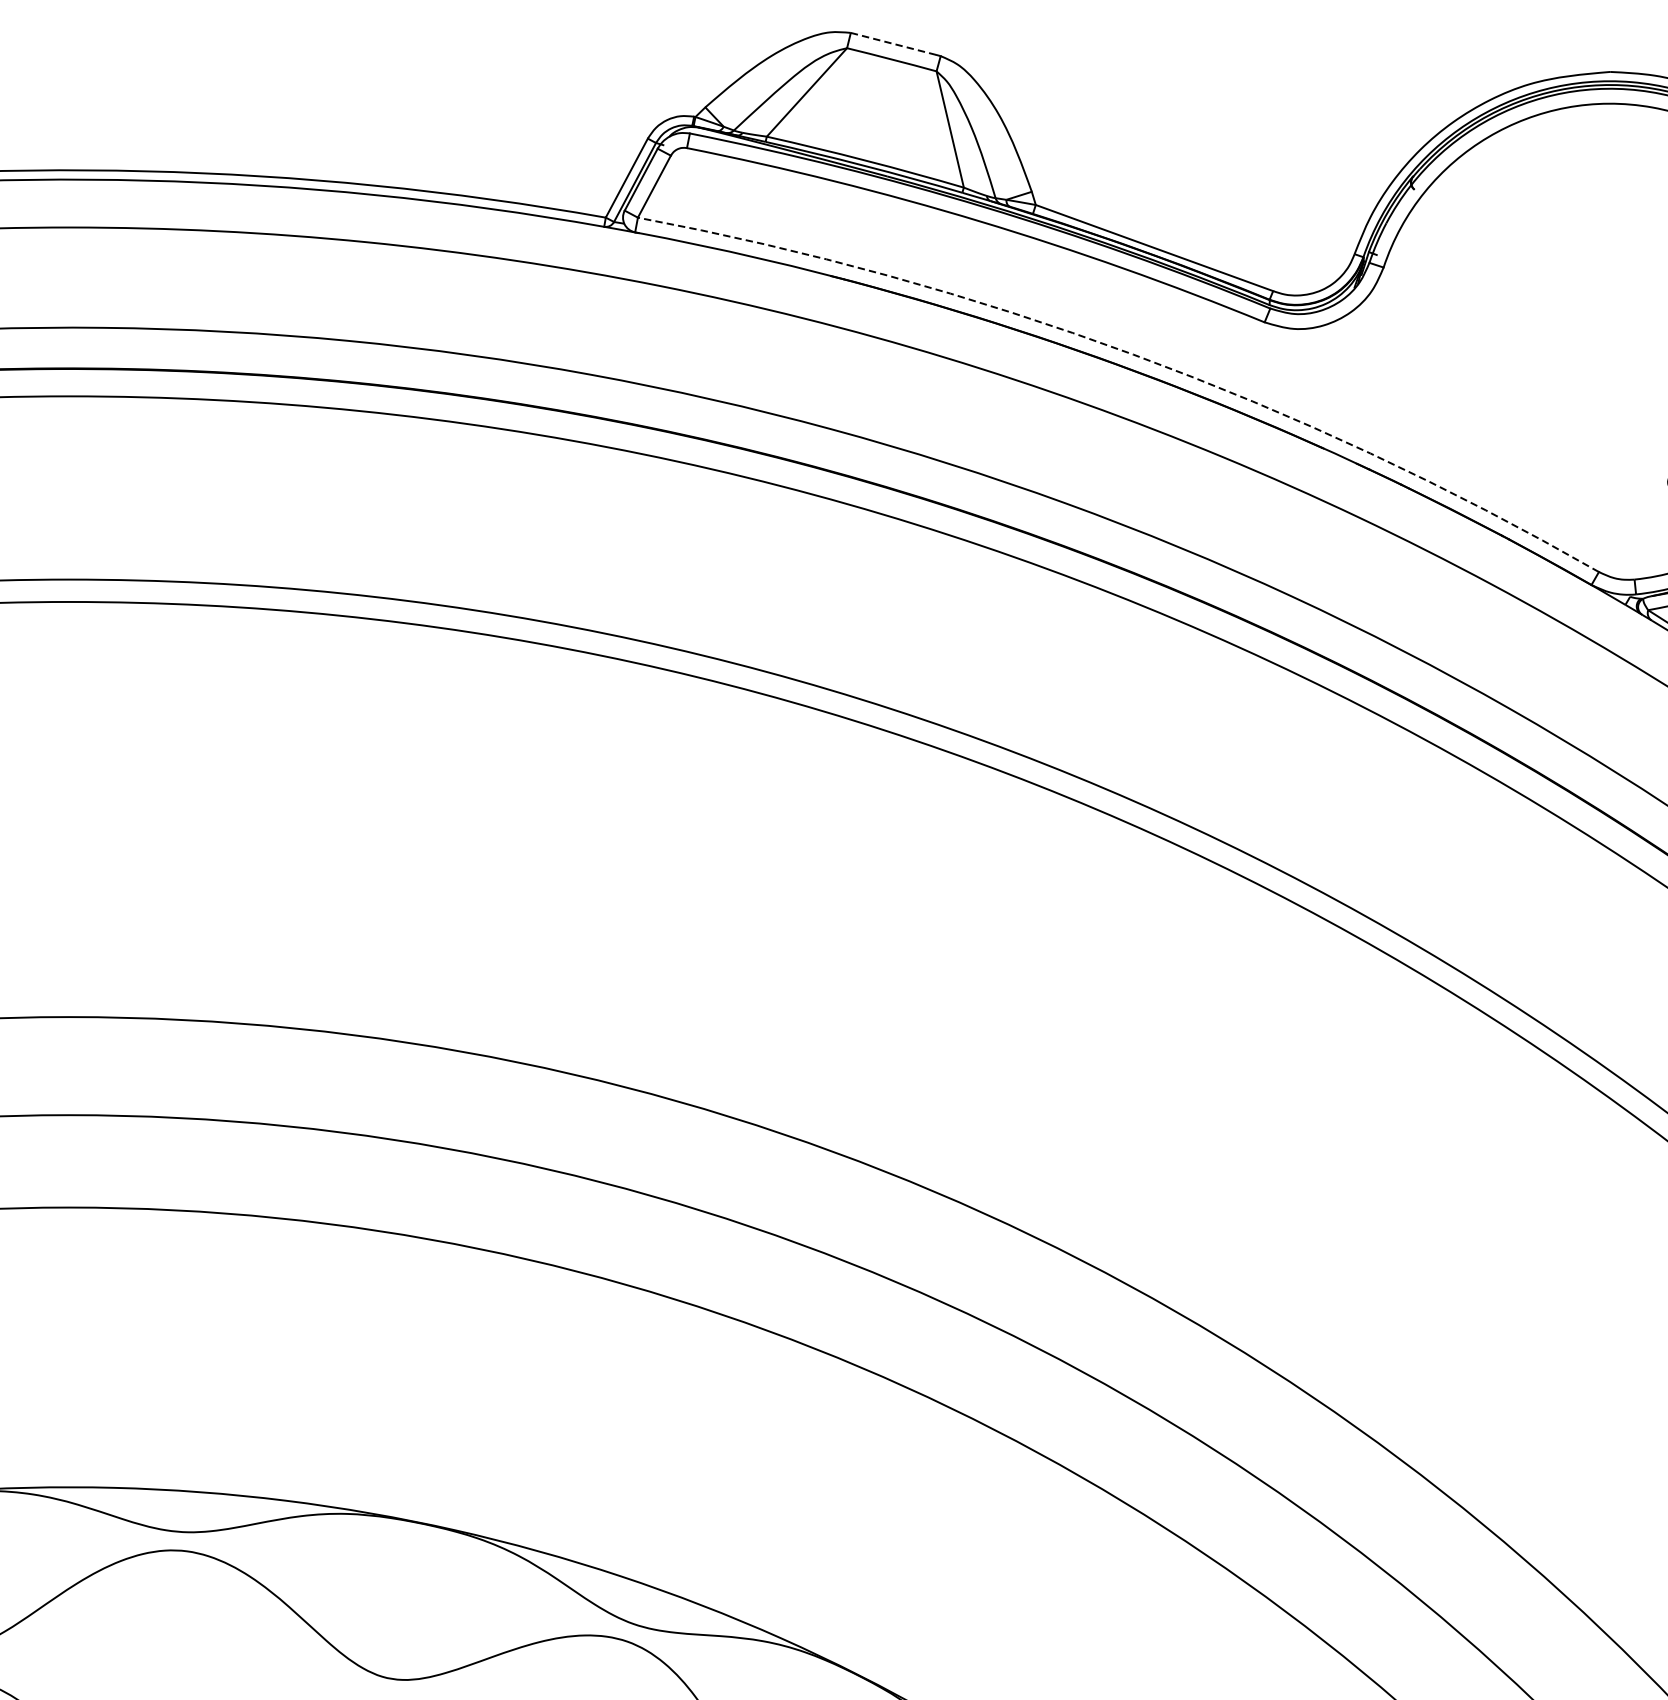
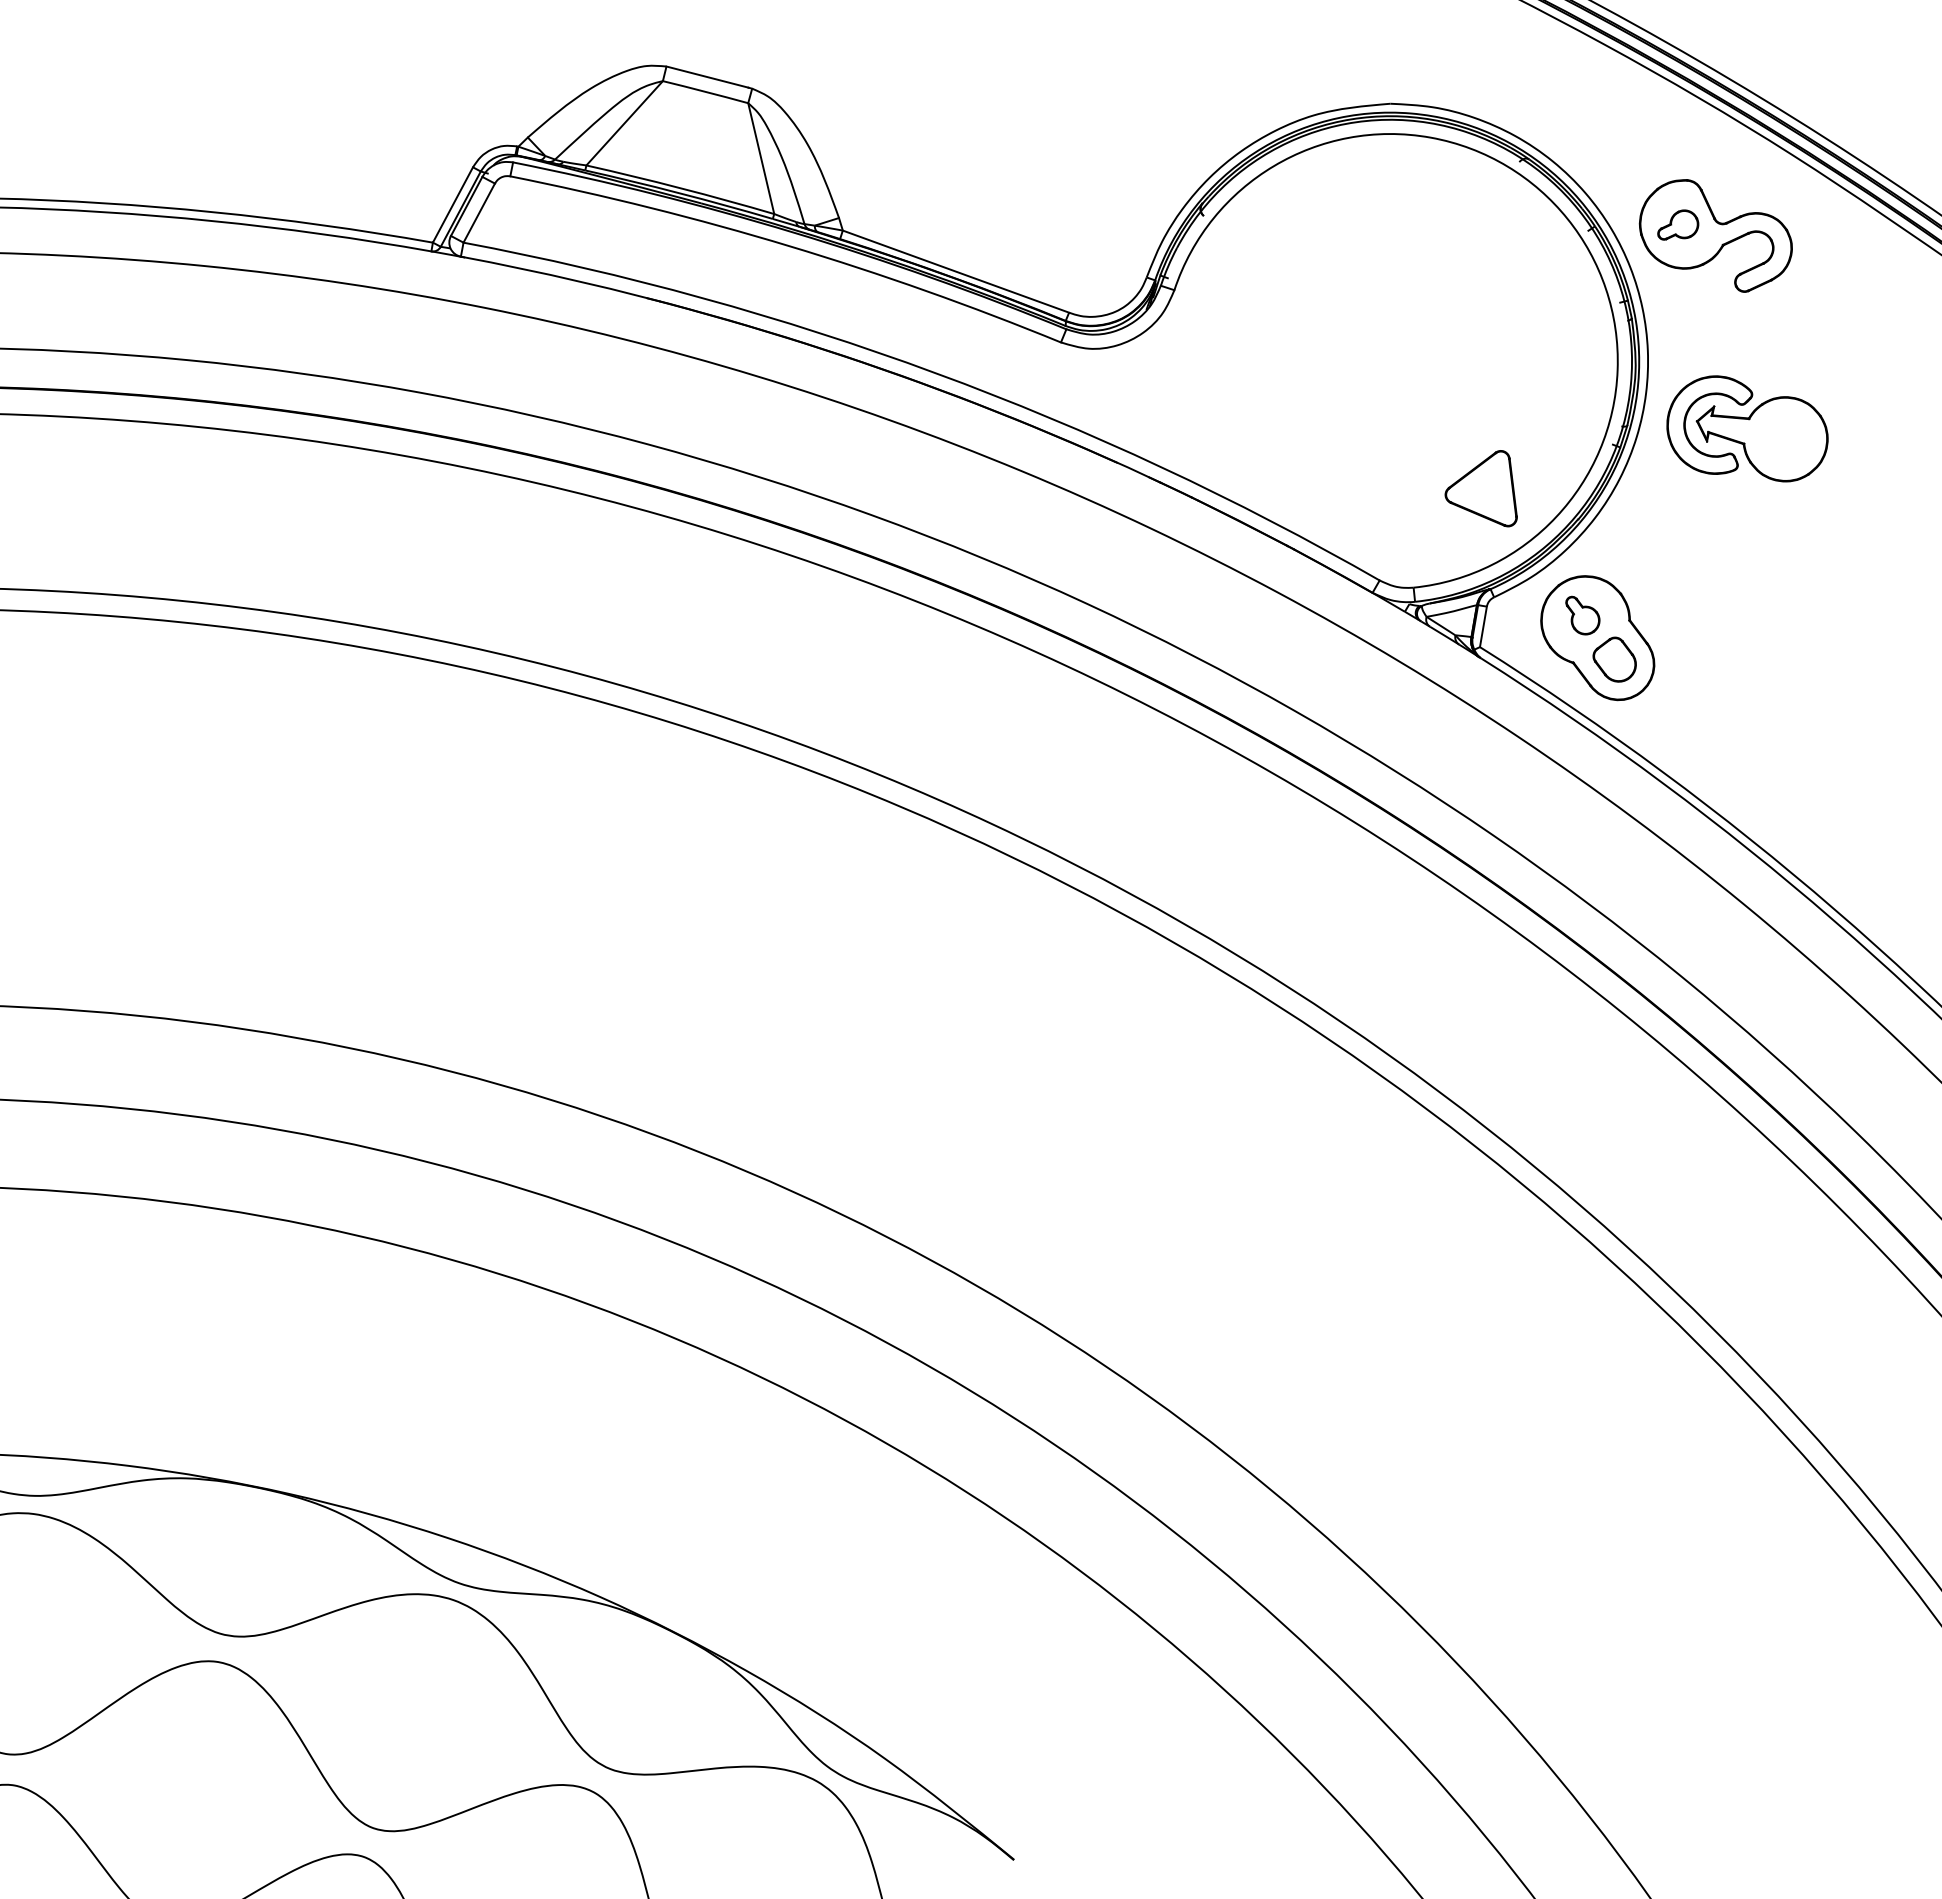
line: (893, 44) -> (707, 77), dashed -> solid
arc: (1133, 354) -> (935, 373), dashed -> solid

